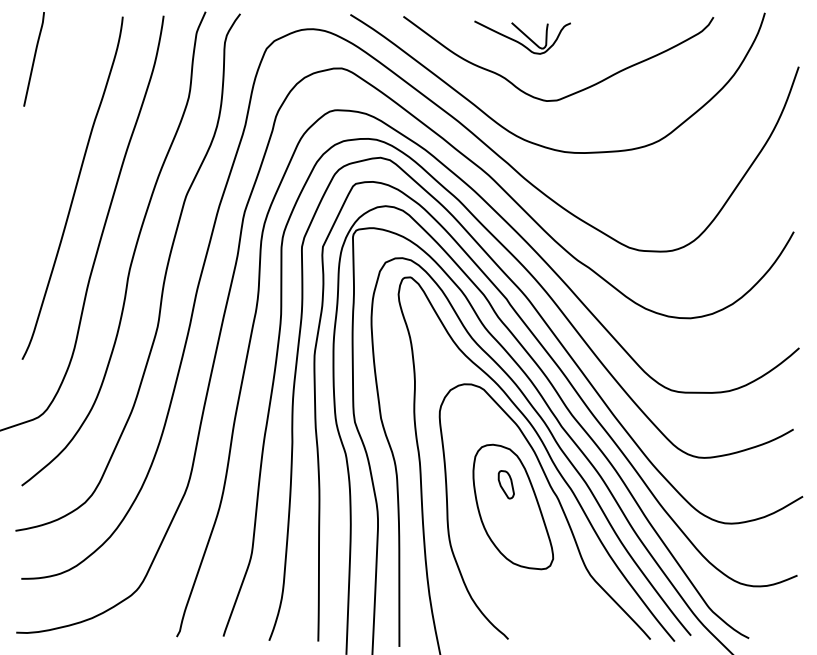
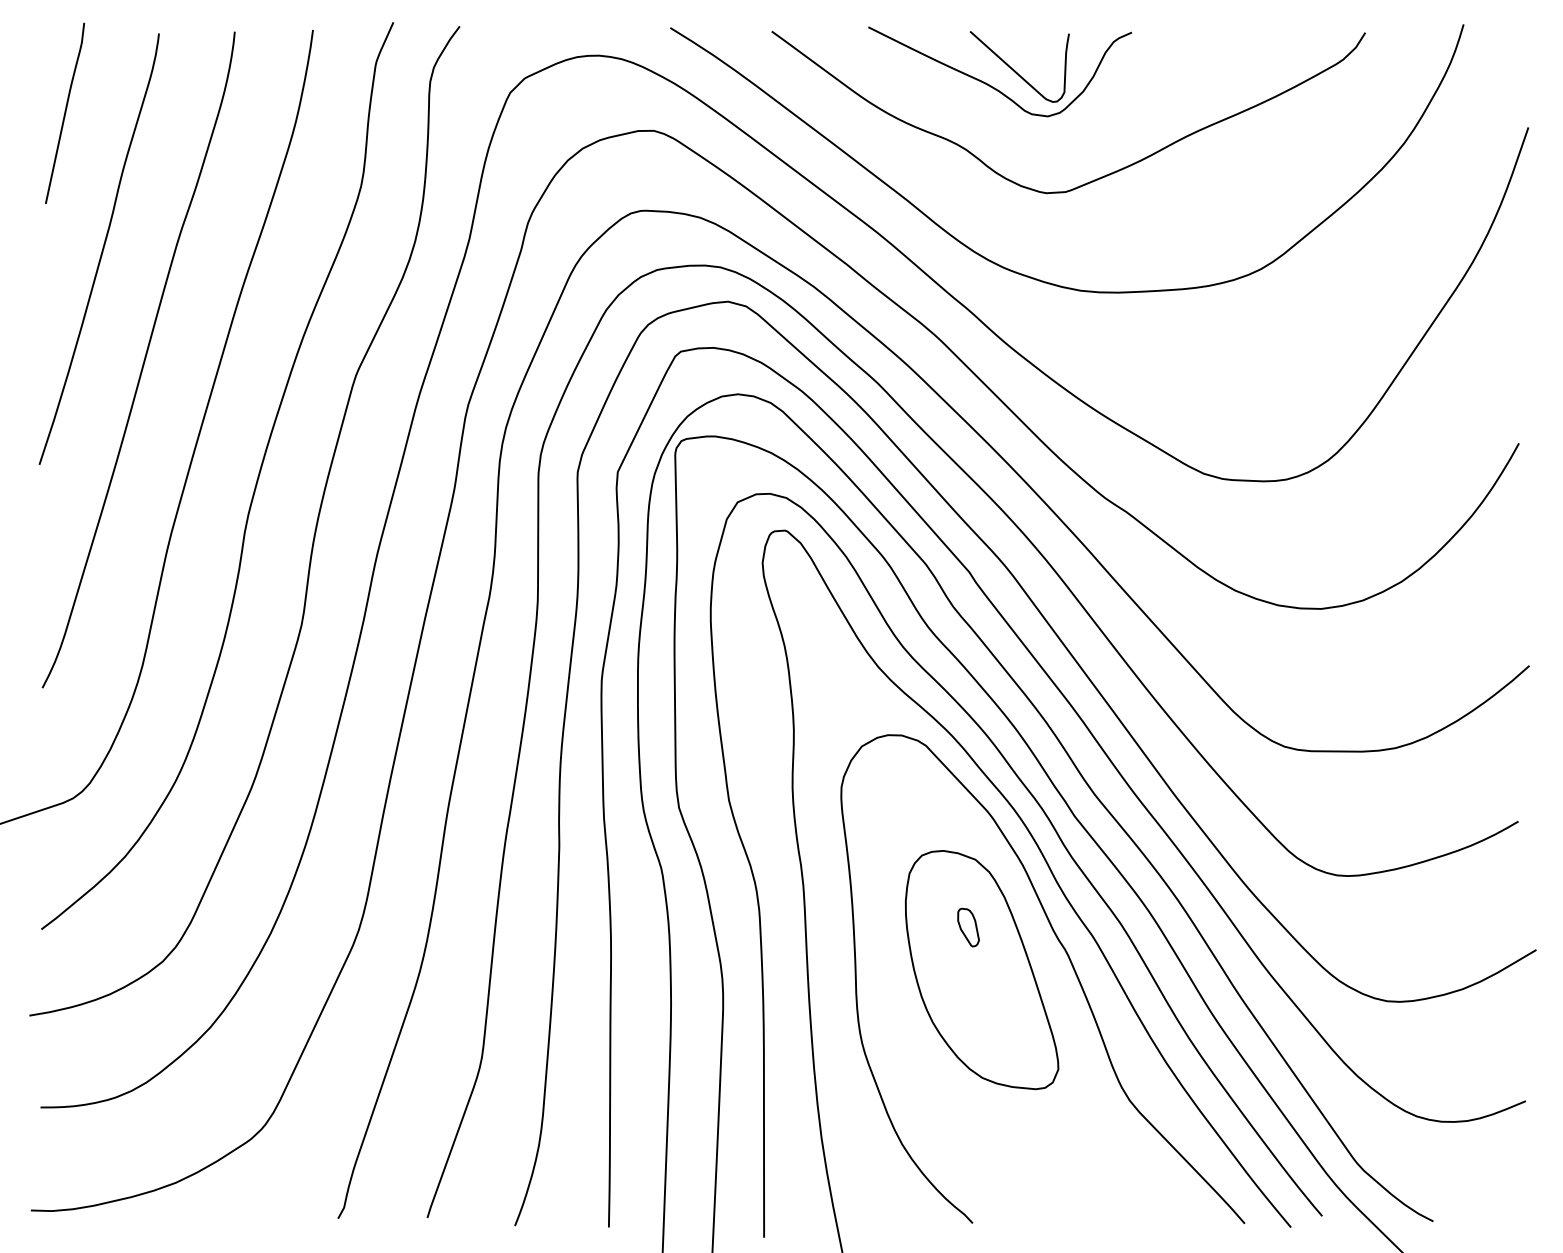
part: (522, 37) -> (999, 71), size x1.43
curve: (52, 131) -> (100, 251), added
part: (505, 484) -> (967, 926), size x0.71

